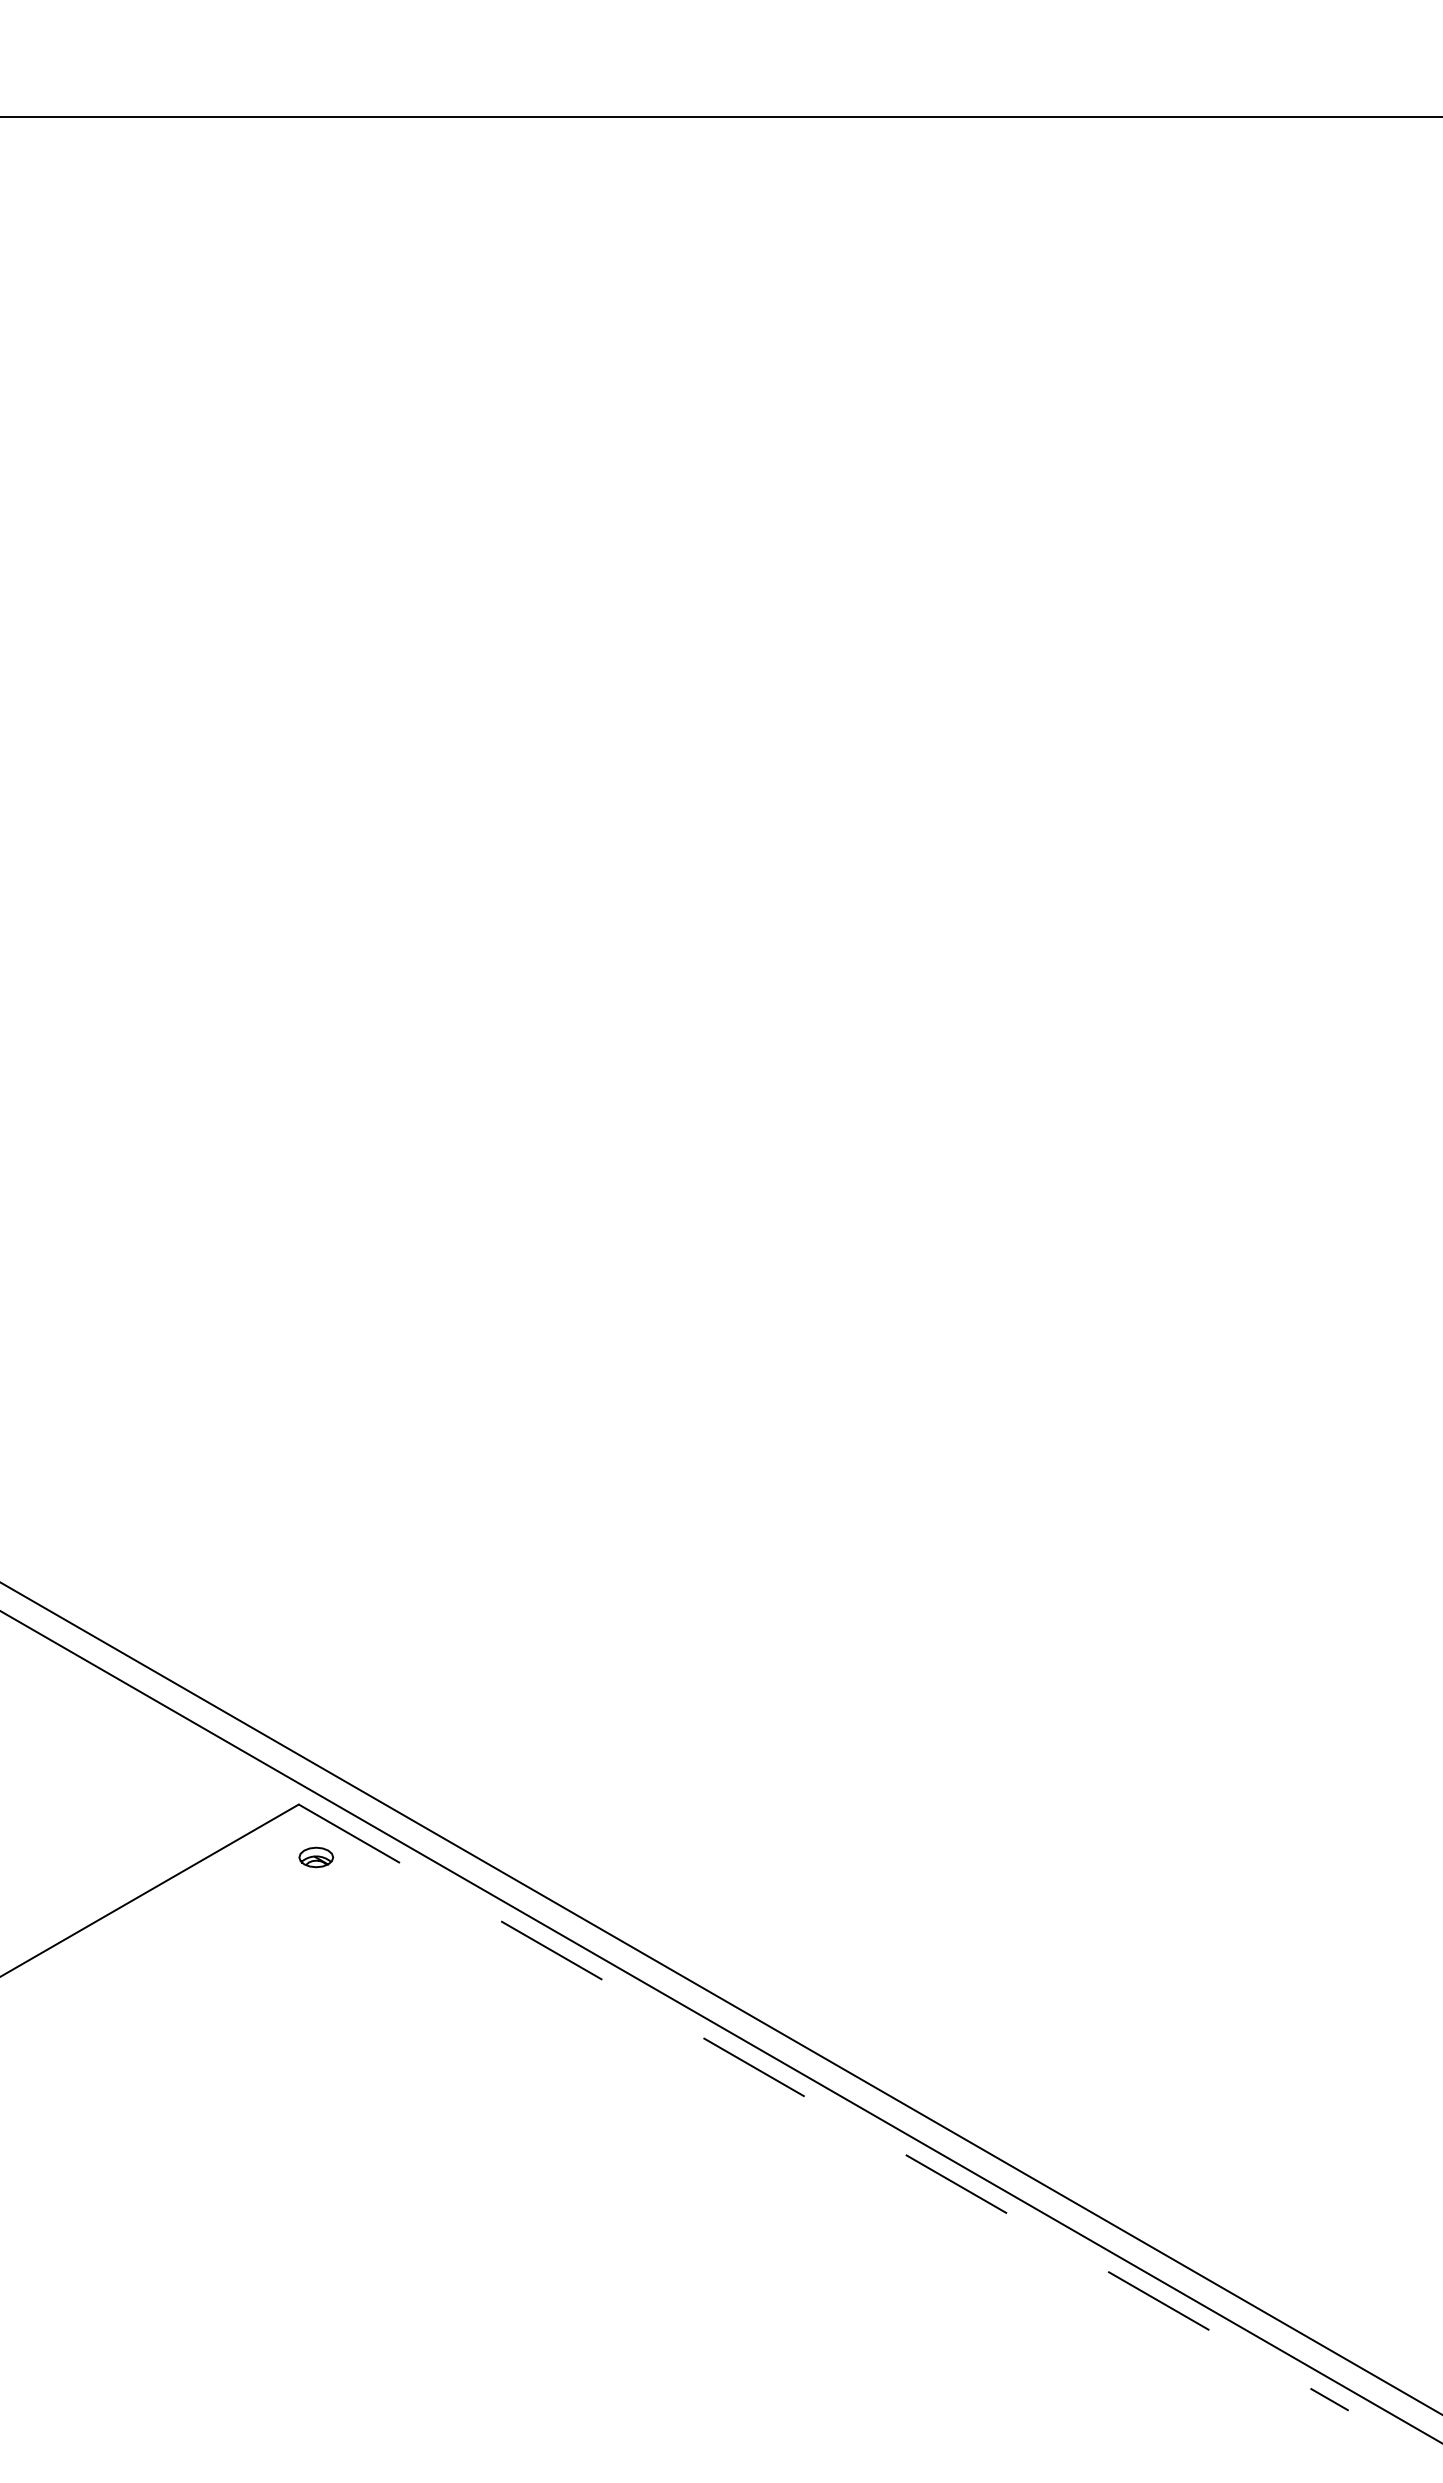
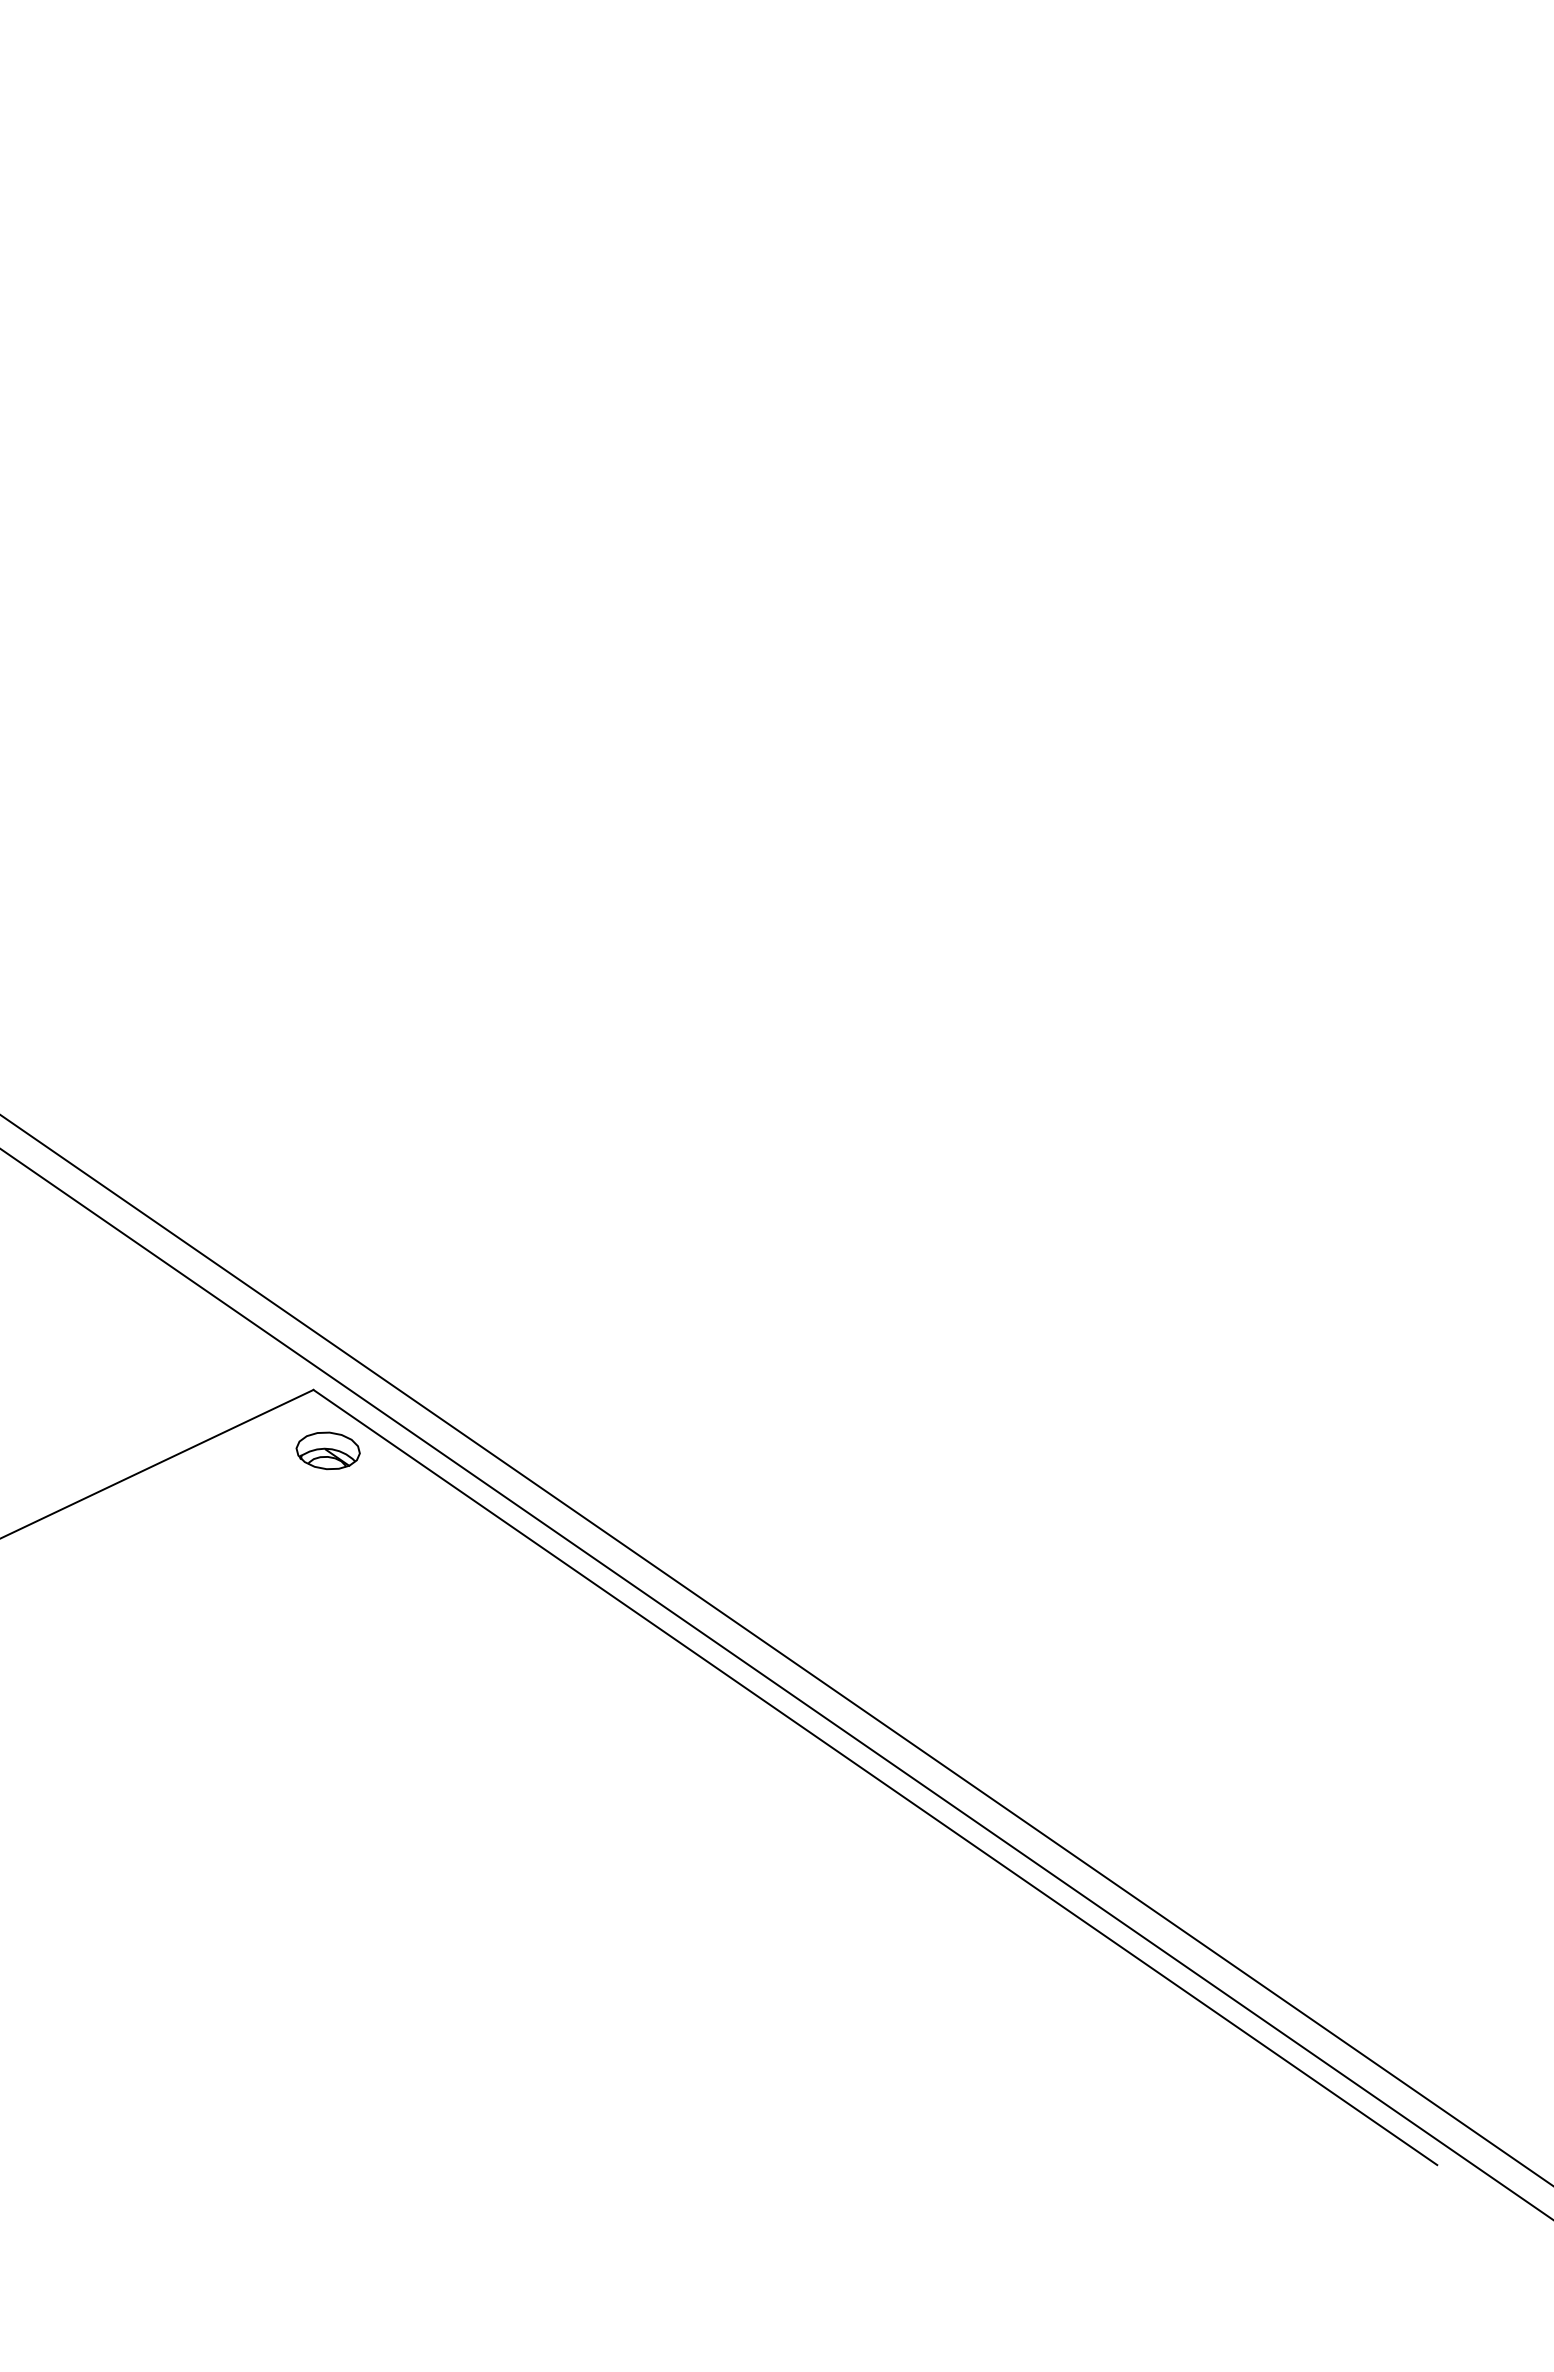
part: (316, 1857) -> (328, 1450), size x1.67
line: (824, 2107) -> (876, 1777), dashed -> solid

